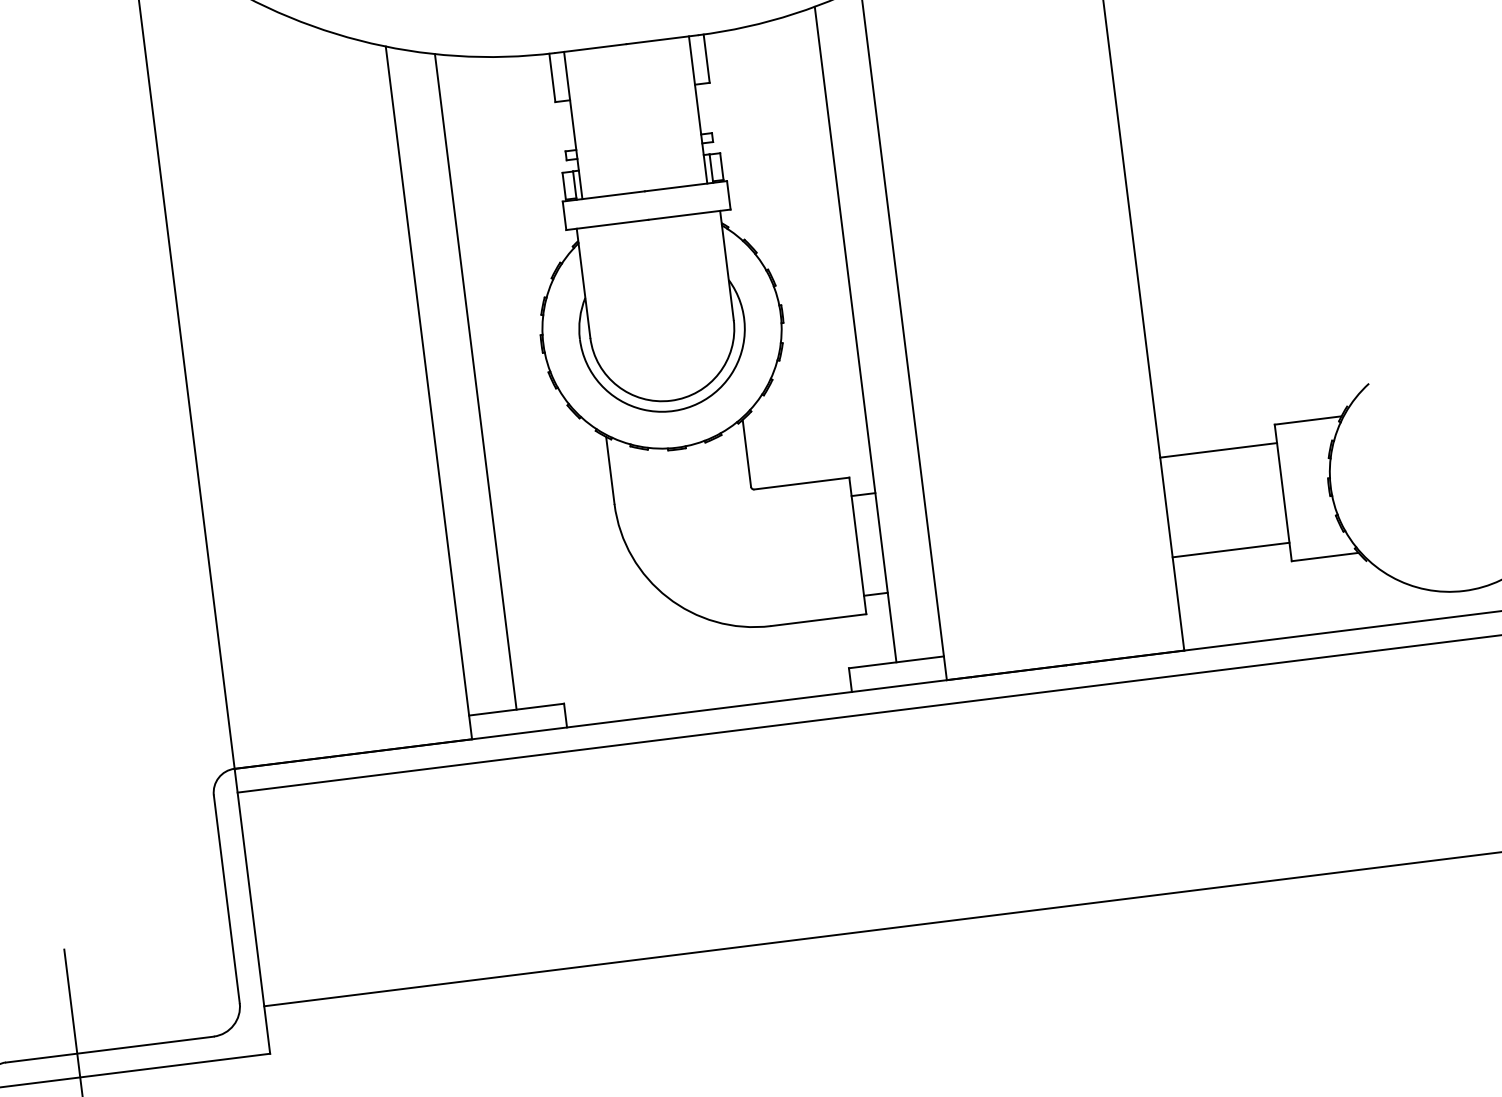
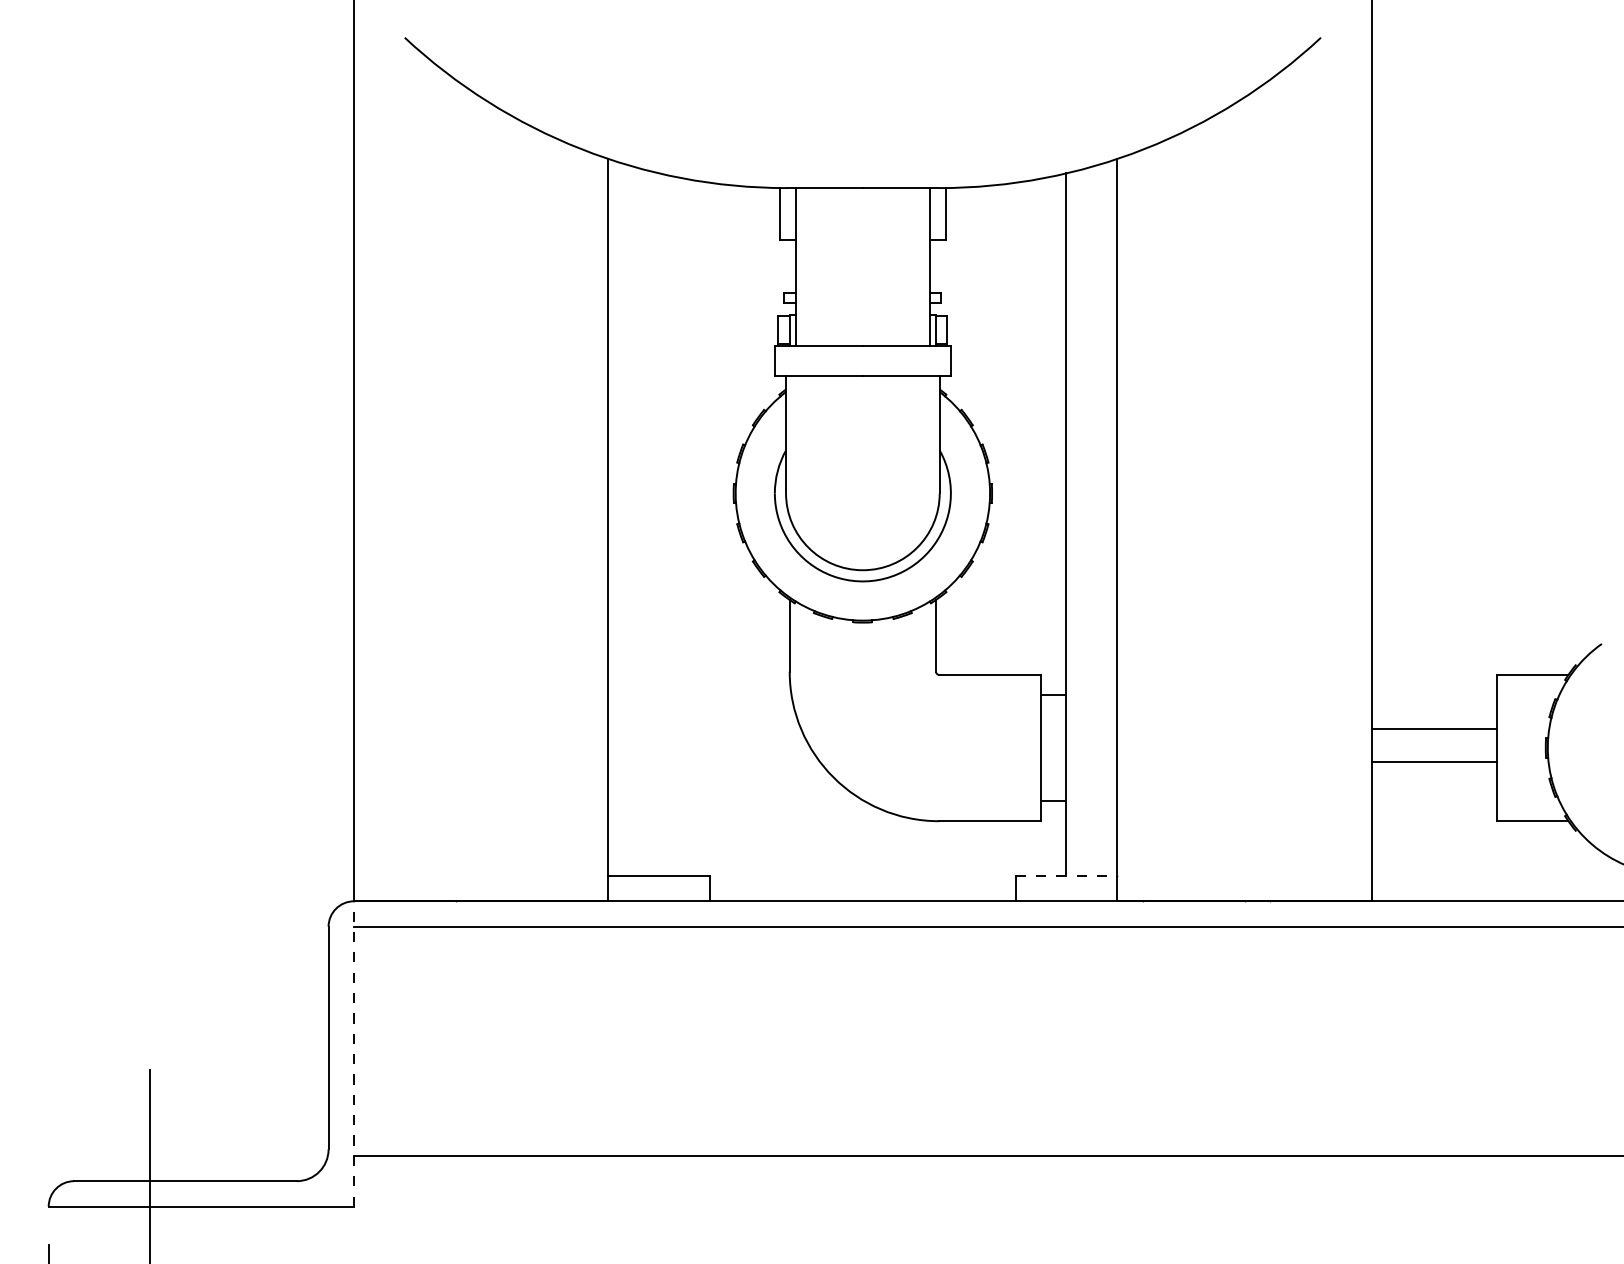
line: (475, 381) -> (659, 524), removed
line: (1217, 450) -> (1433, 761), moved
line: (1230, 550) -> (1433, 729), moved
line: (896, 661) -> (1066, 875), solid -> dashed
line: (252, 911) -> (354, 1054), solid -> dashed

